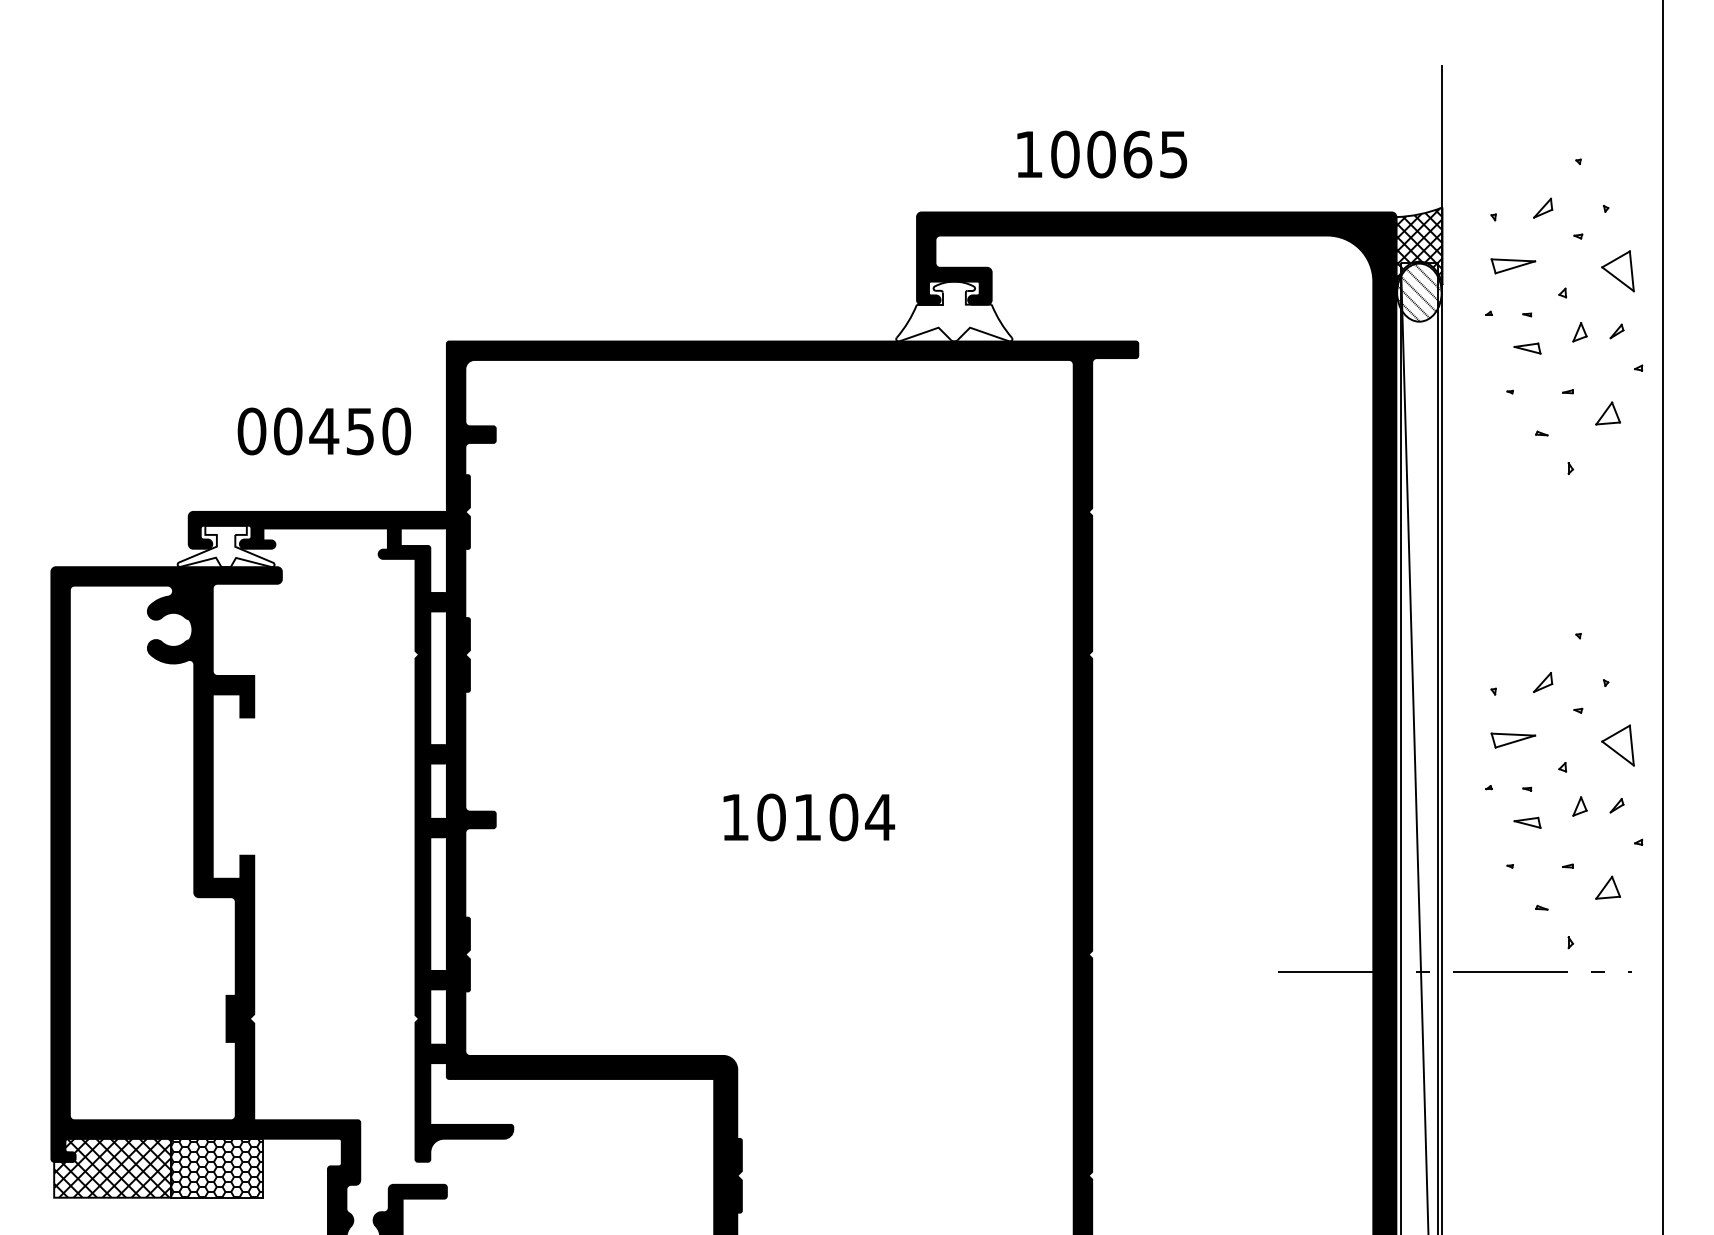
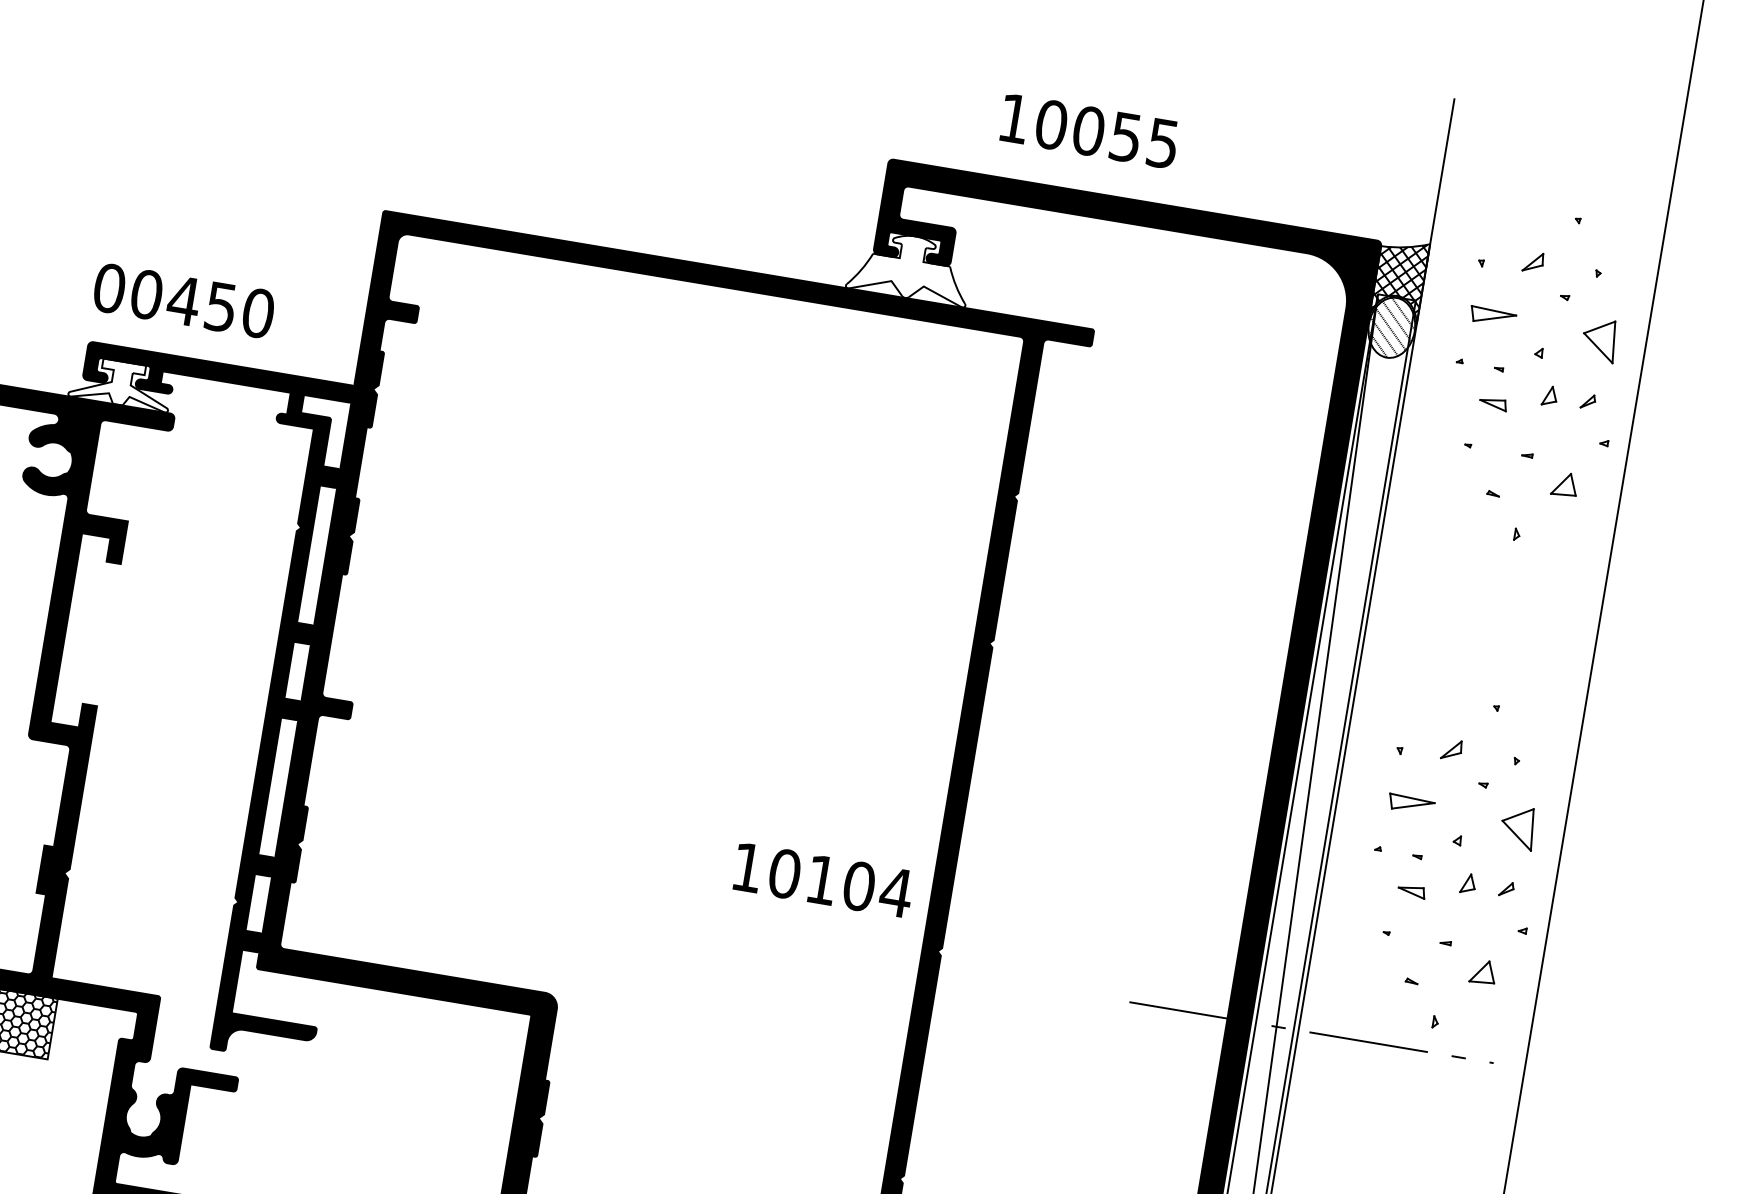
text: (1137, 154) -> (1125, 137), 10065 -> 10055
text: (323, 431) -> (183, 300), moved
text: (809, 817) -> (823, 880), moved

